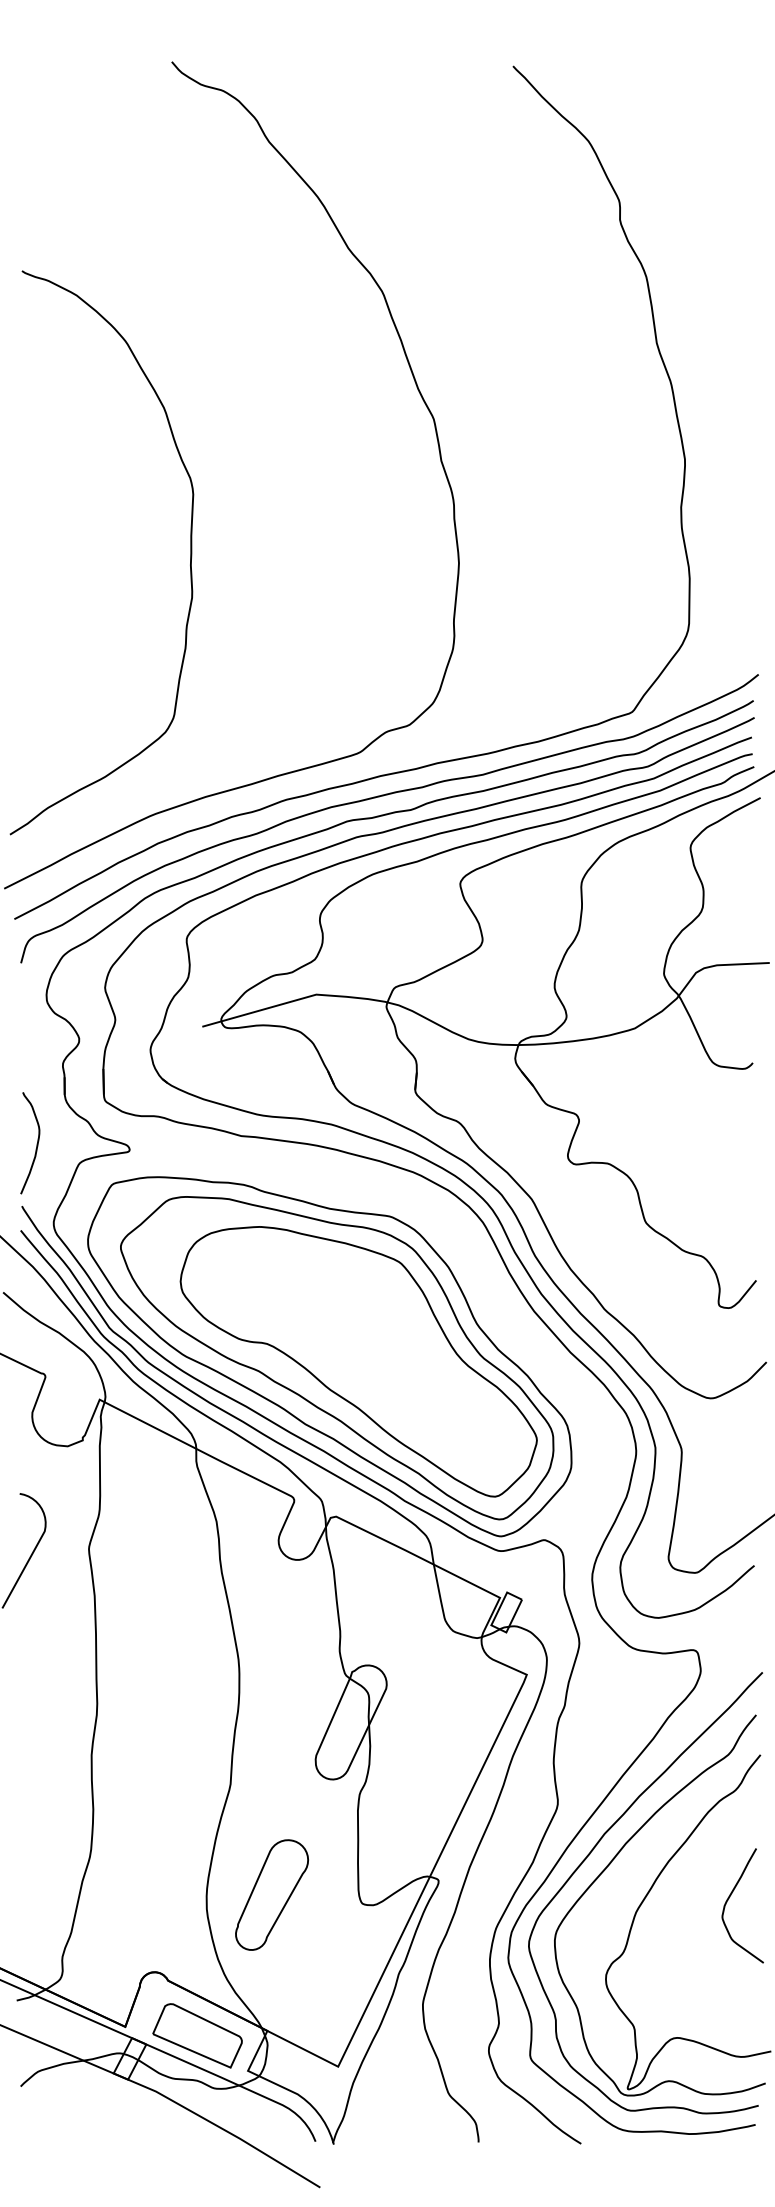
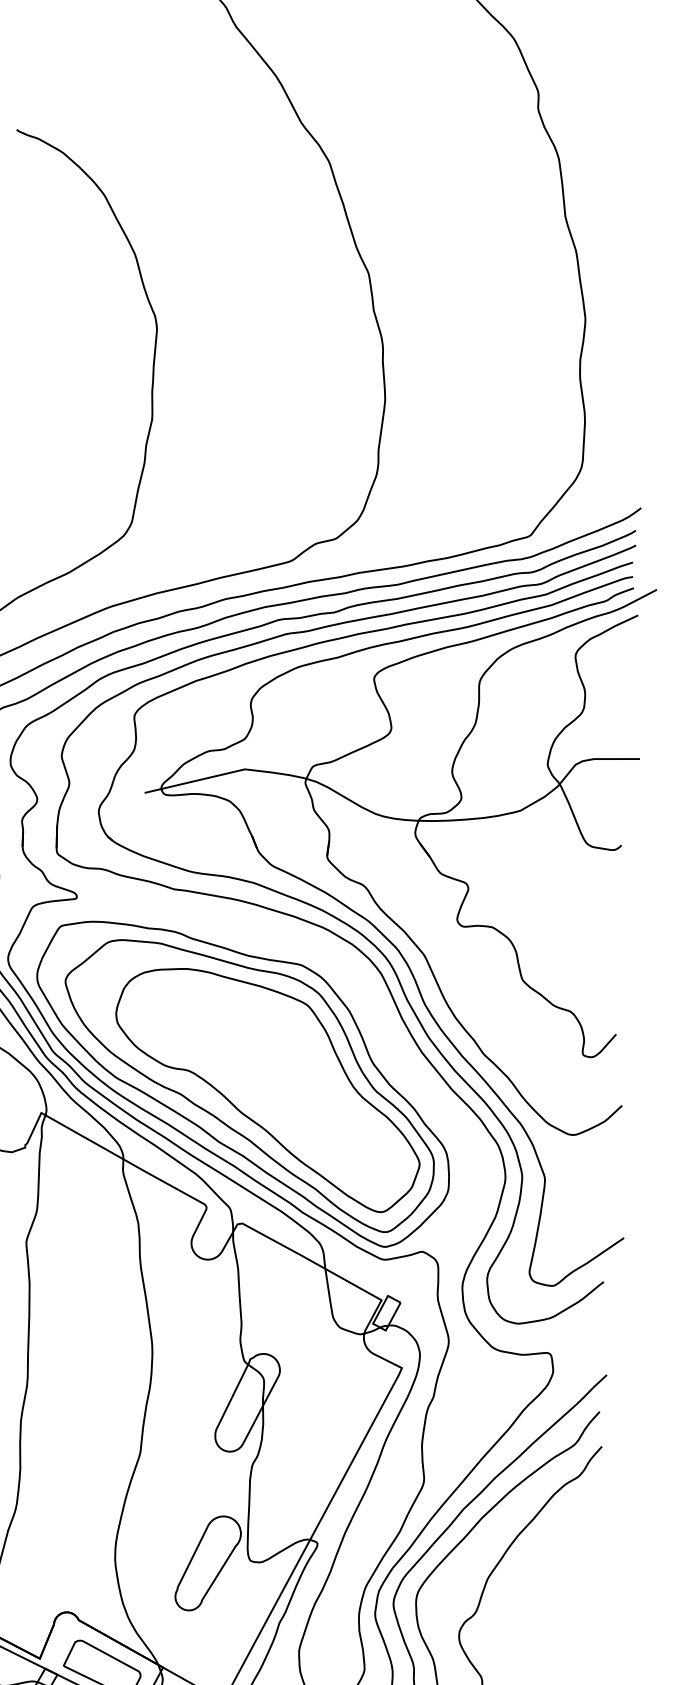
part: (271, 1894) -> (207, 1563), moved
curve: (730, 1897) -> (570, 1569), removed

